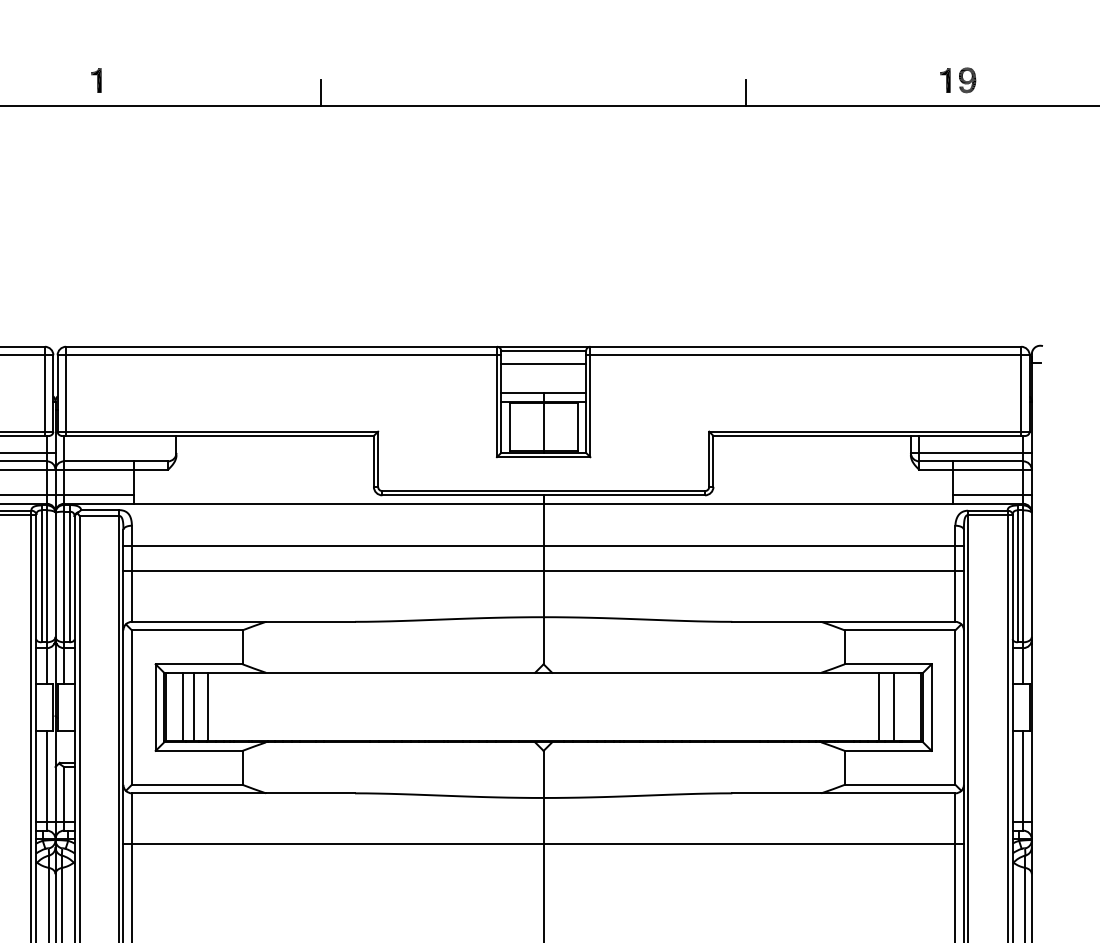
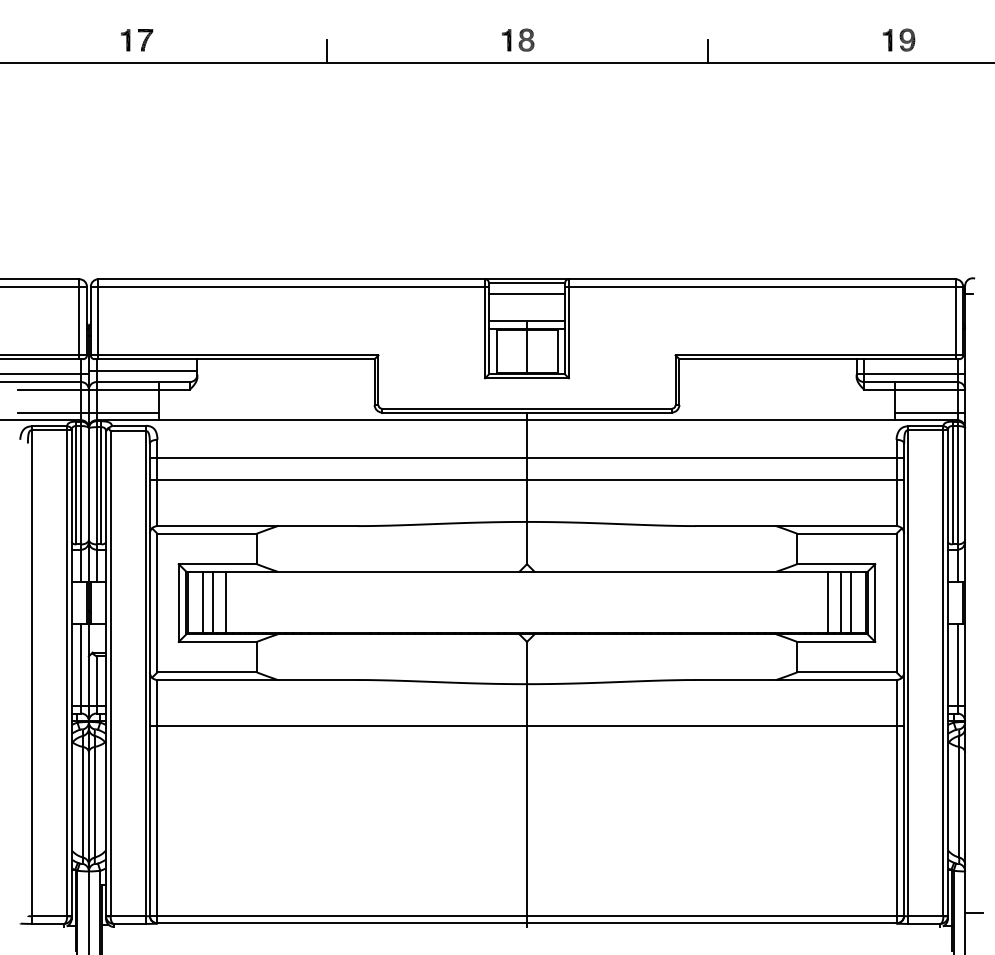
part: (534, 79) -> (518, 39), added
part: (118, 80) -> (145, 40), added
line: (115, 448) -> (142, 370), added
line: (904, 705) -> (850, 601), added

